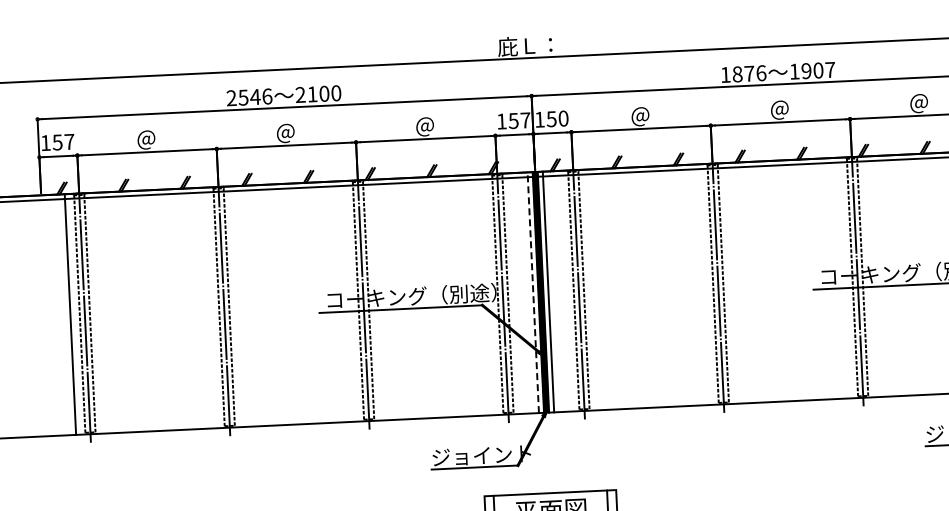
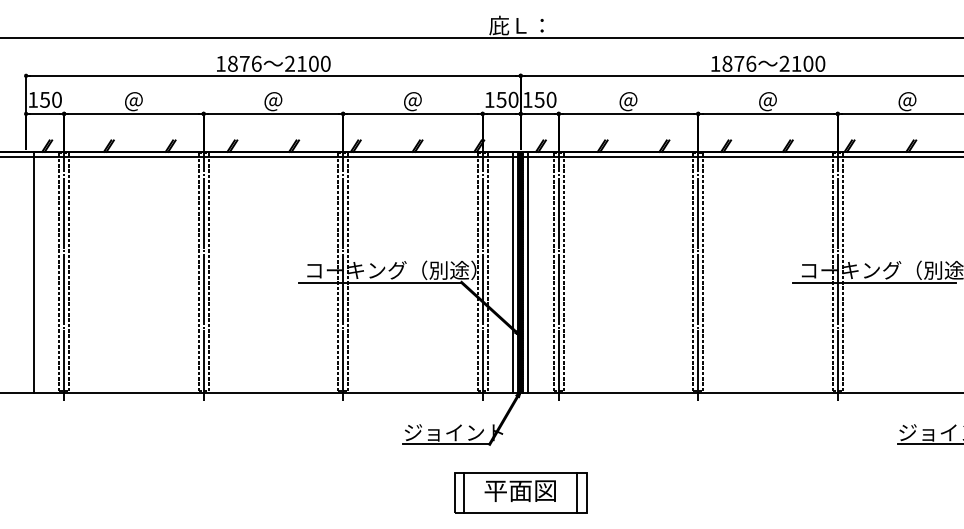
text: (812, 70) -> (802, 63), 1907 -> 2100
text: (244, 97) -> (233, 63), 2546 -> 1876
text: (525, 120) -> (513, 99), 157 -> 150
text: (69, 141) -> (56, 99), 157 -> 150
line: (533, 291) -> (513, 271), dashed -> solid
line: (70, 313) -> (33, 271), moved

